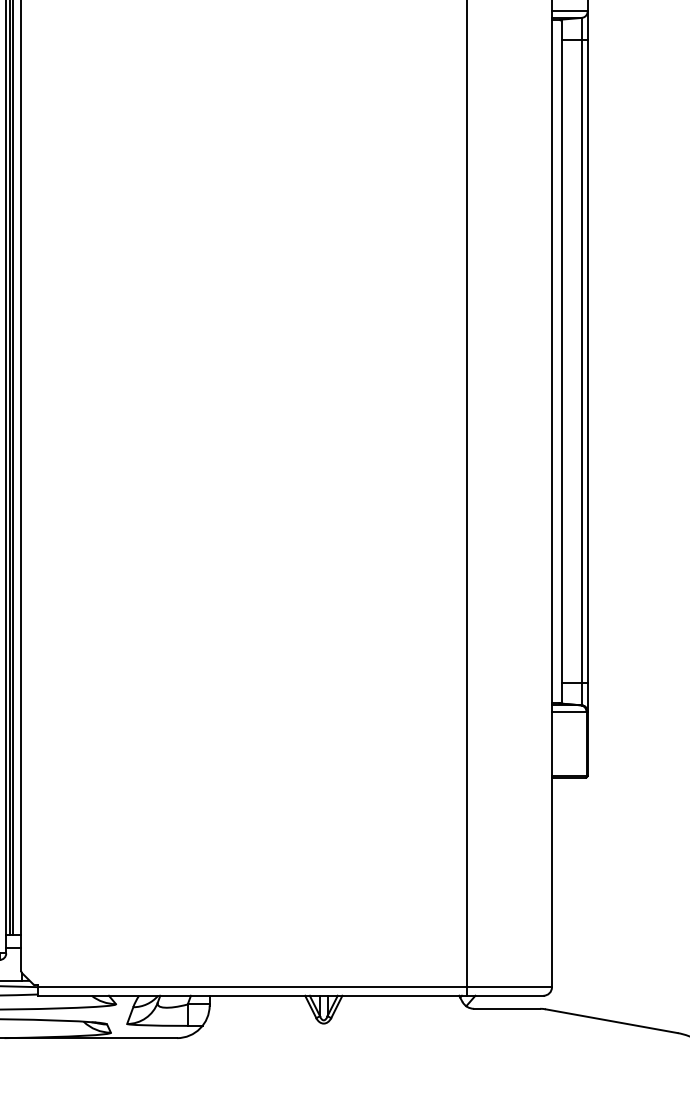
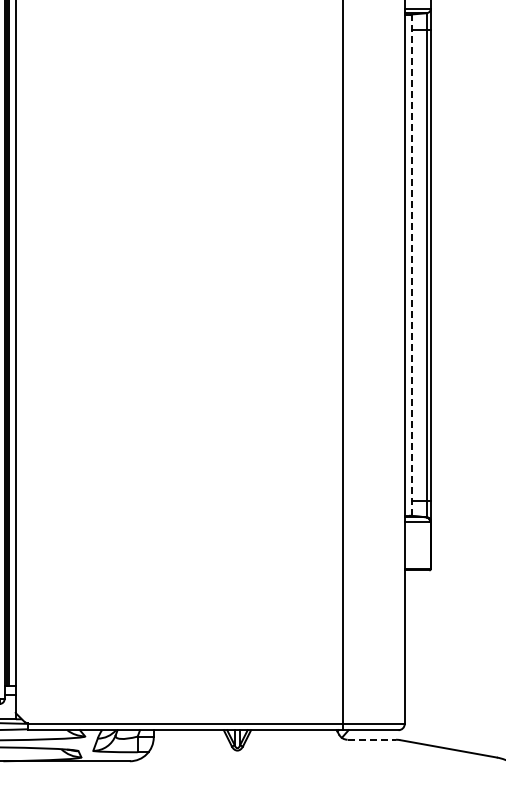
line: (561, 361) -> (411, 265), solid -> dashed
line: (507, 1008) -> (372, 739), solid -> dashed

